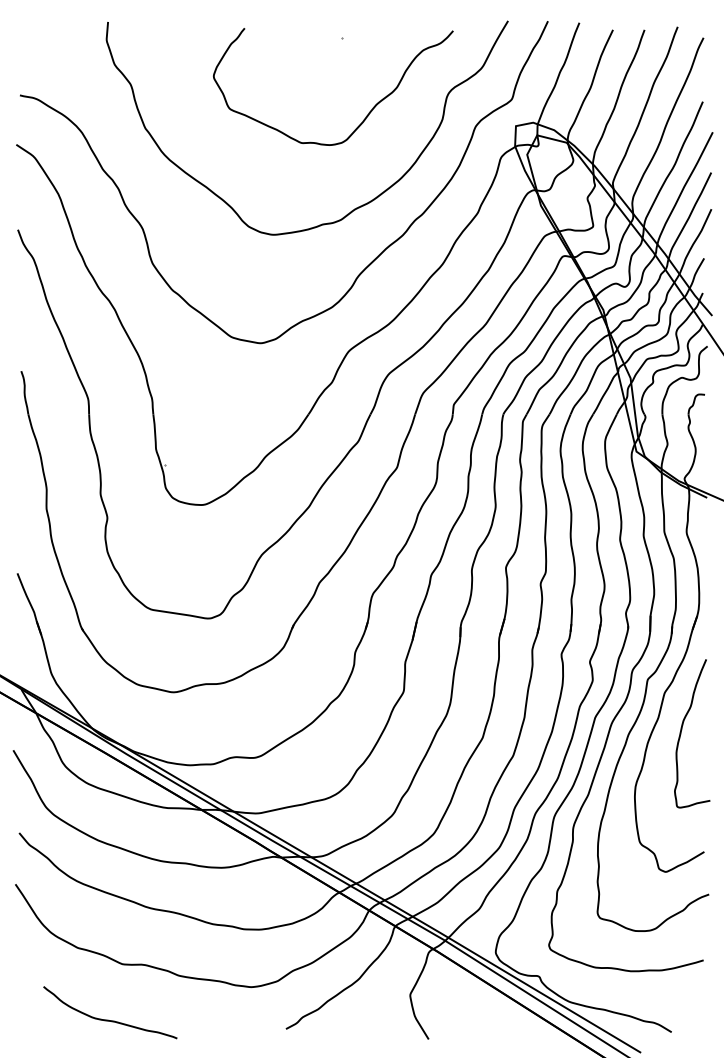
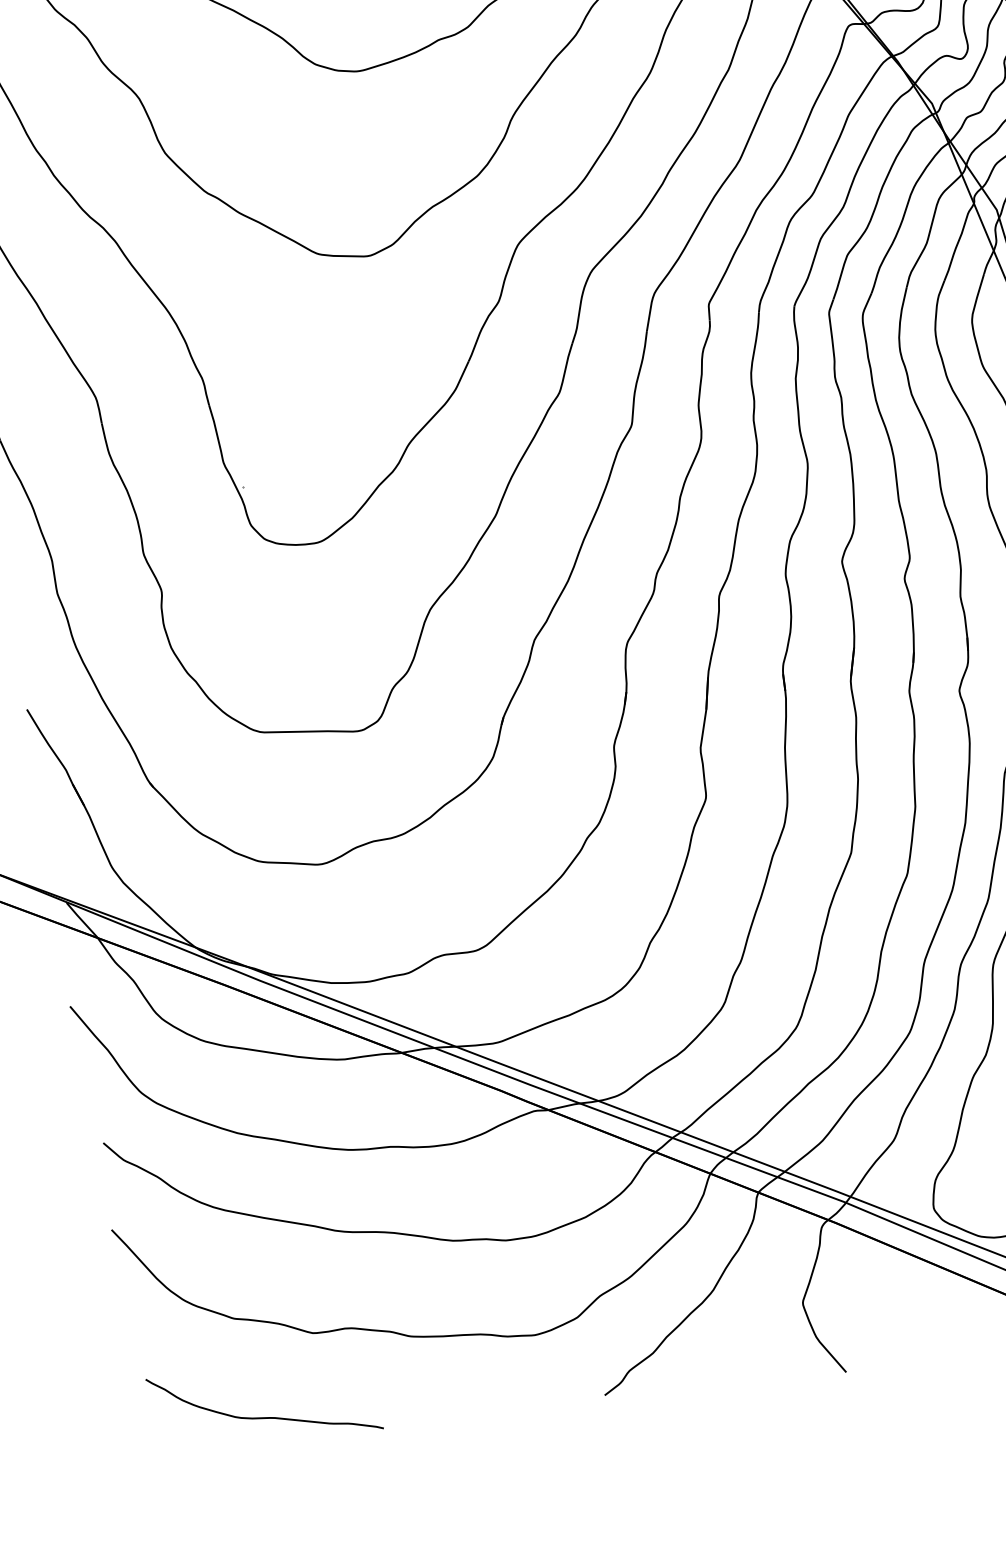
curve: (108, 1019) -> (263, 1416), moved

